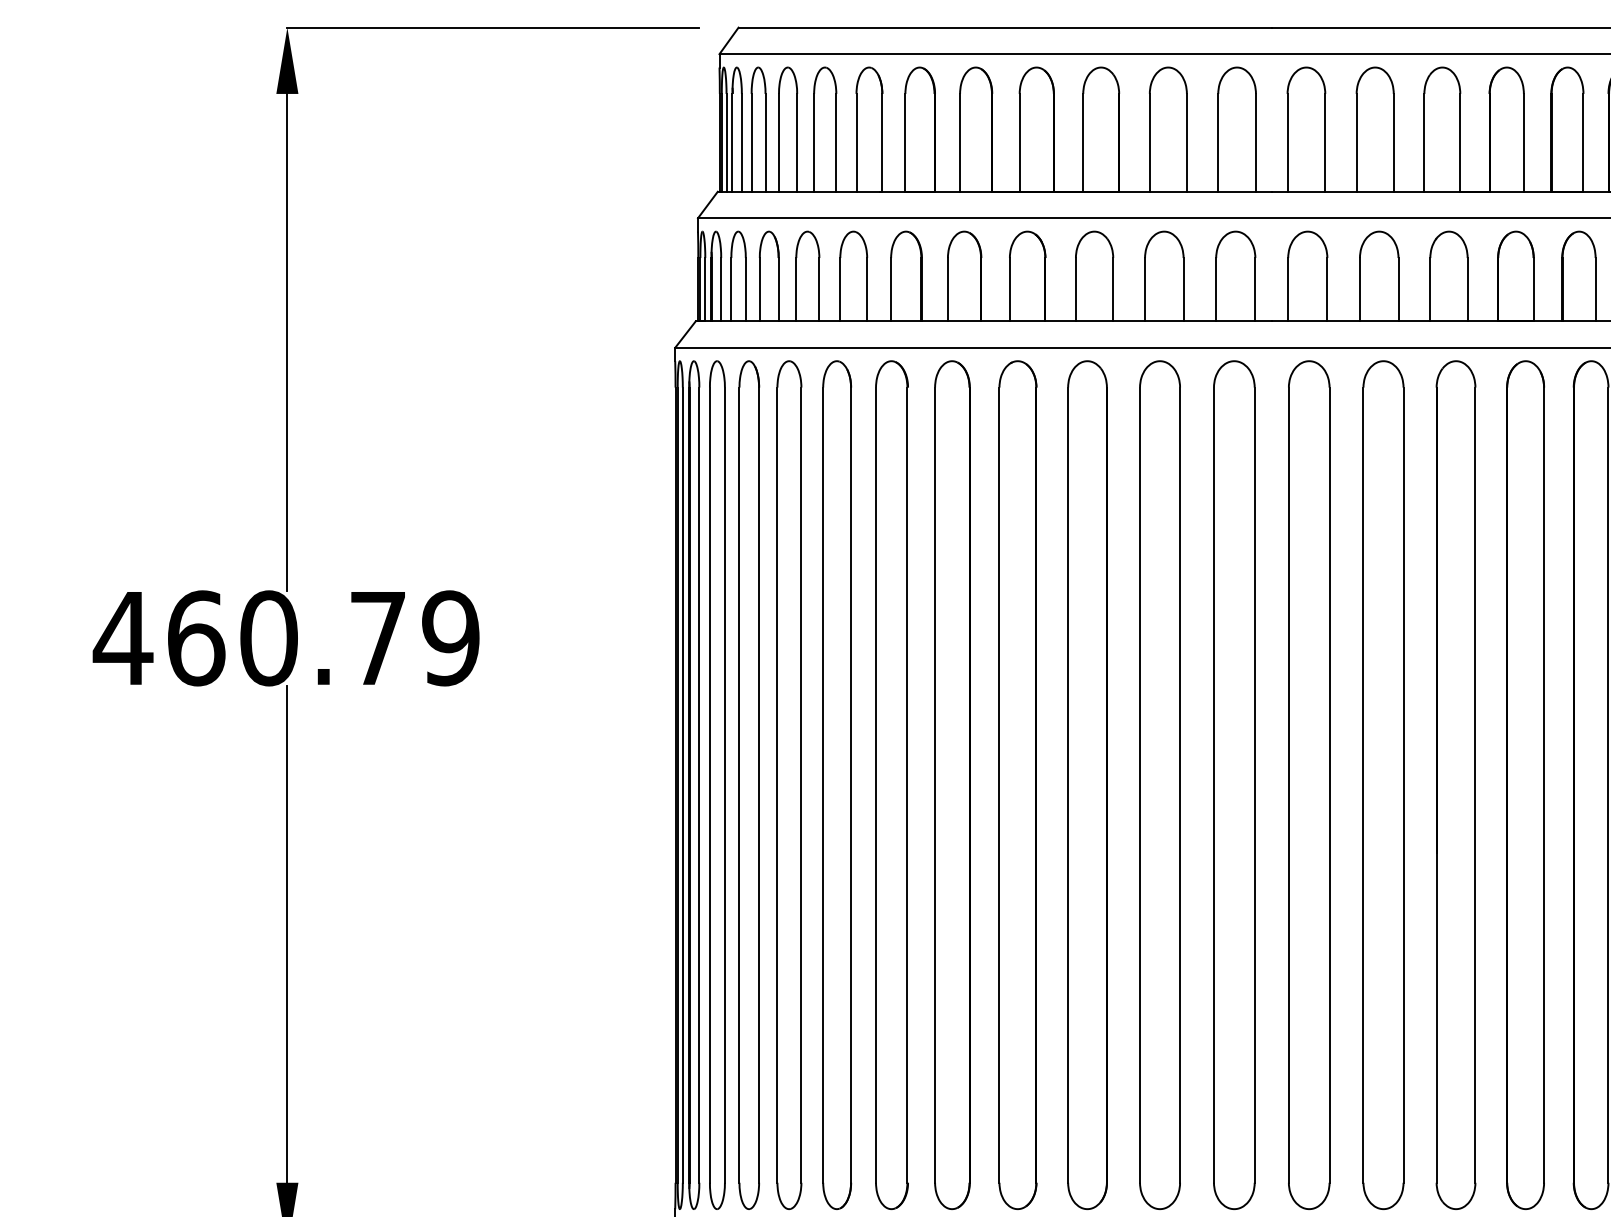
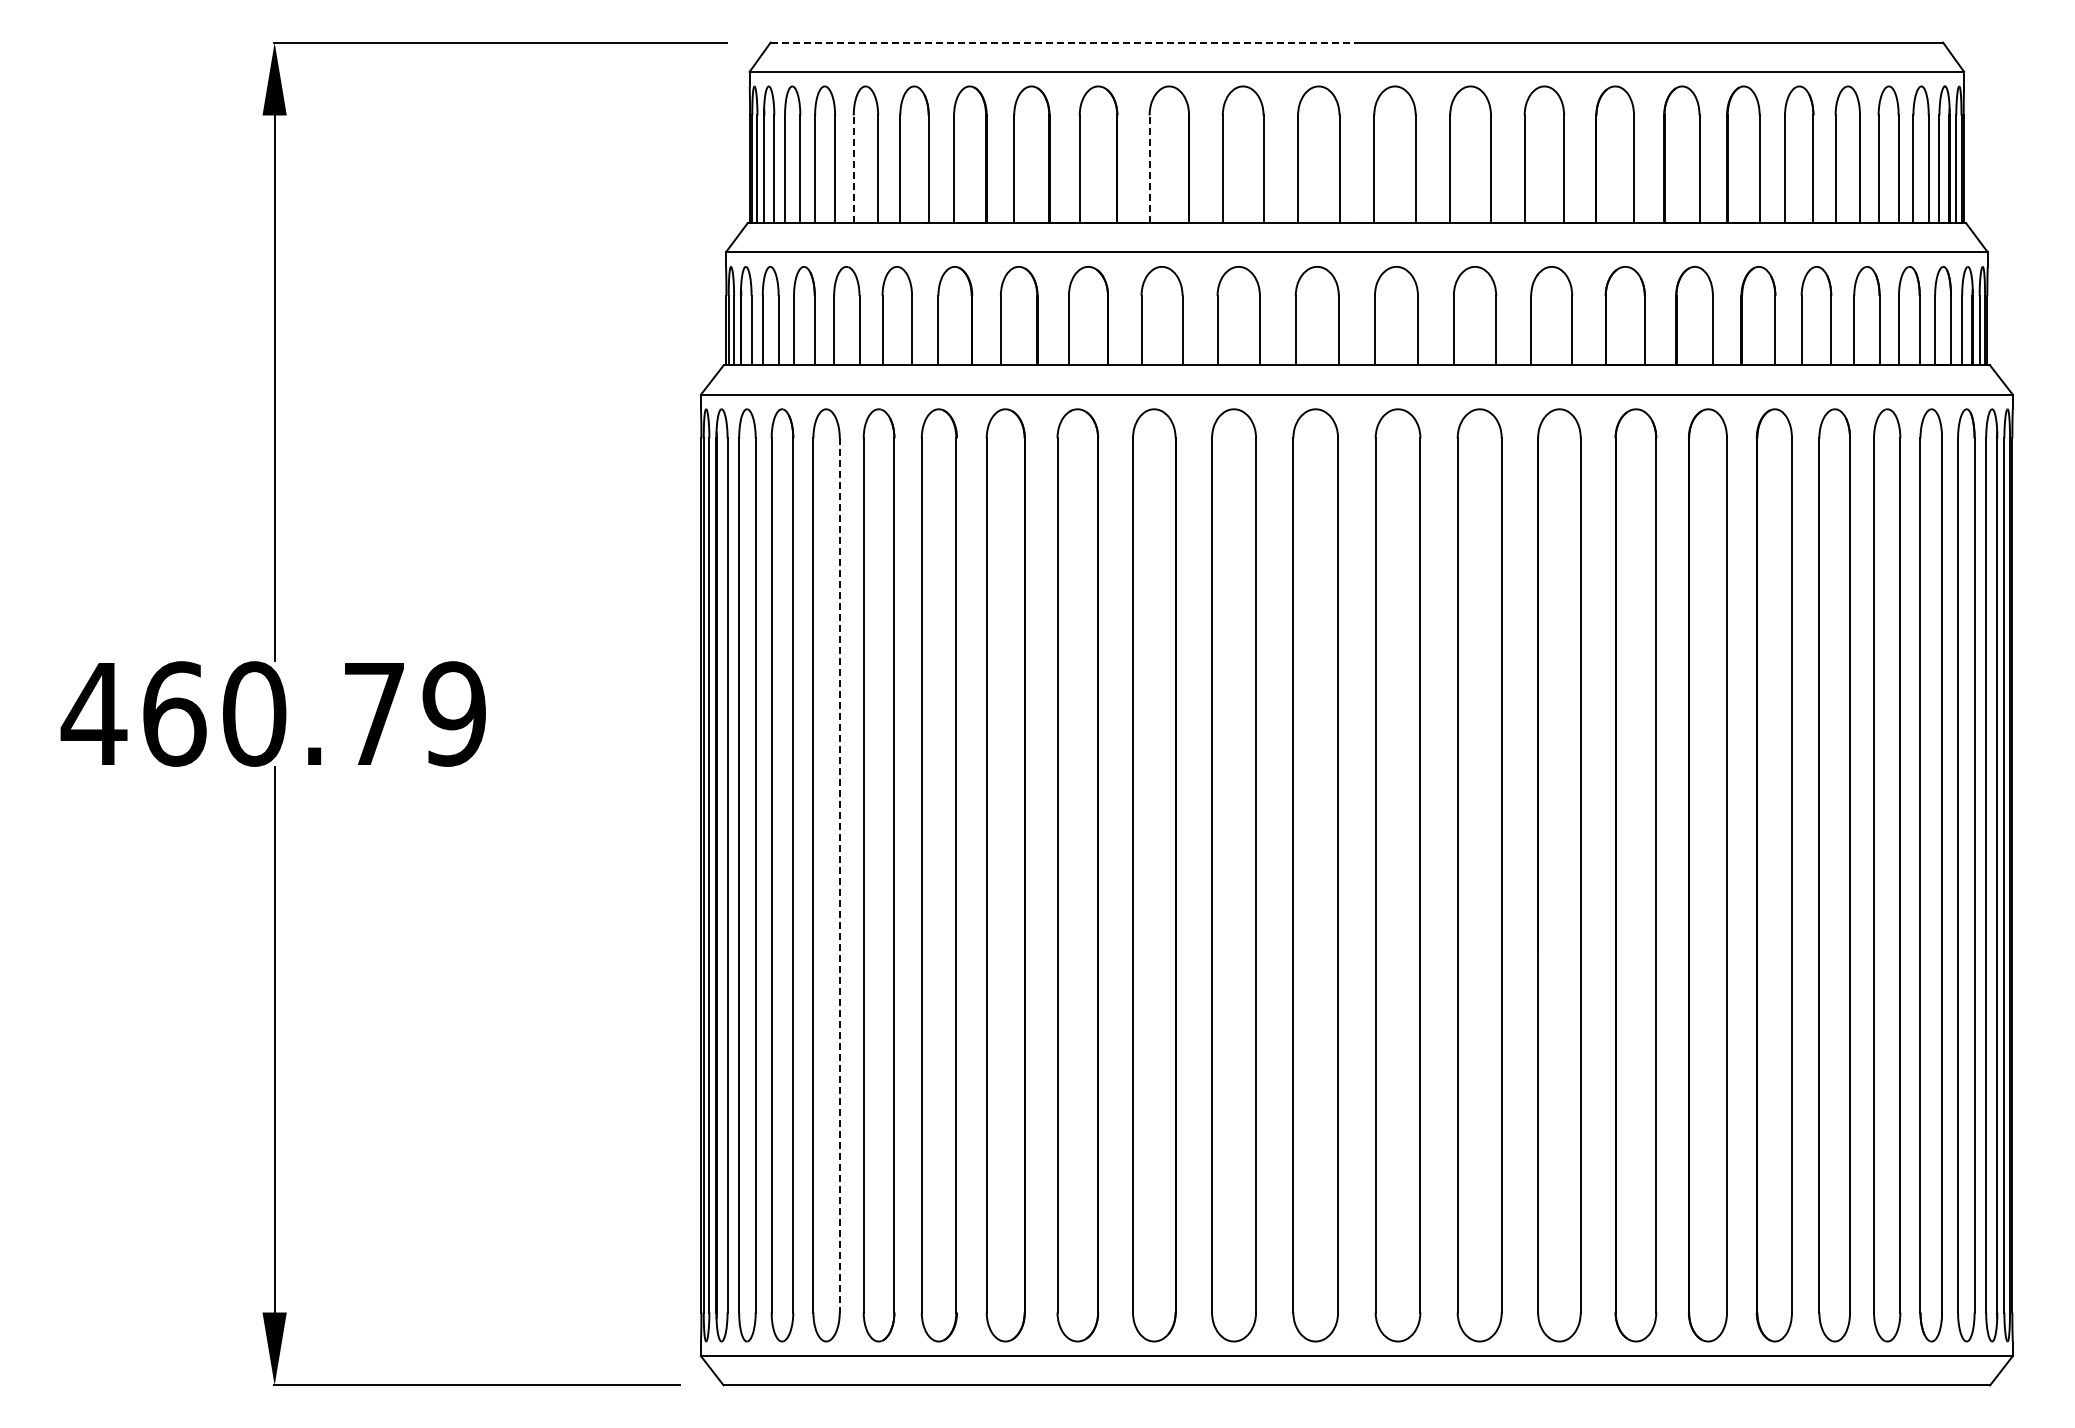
line: (1005, 27) -> (1064, 42), solid -> dashed
line: (813, 143) -> (853, 169), solid -> dashed
line: (1083, 143) -> (1149, 169), solid -> dashed
line: (801, 785) -> (839, 875), solid -> dashed

